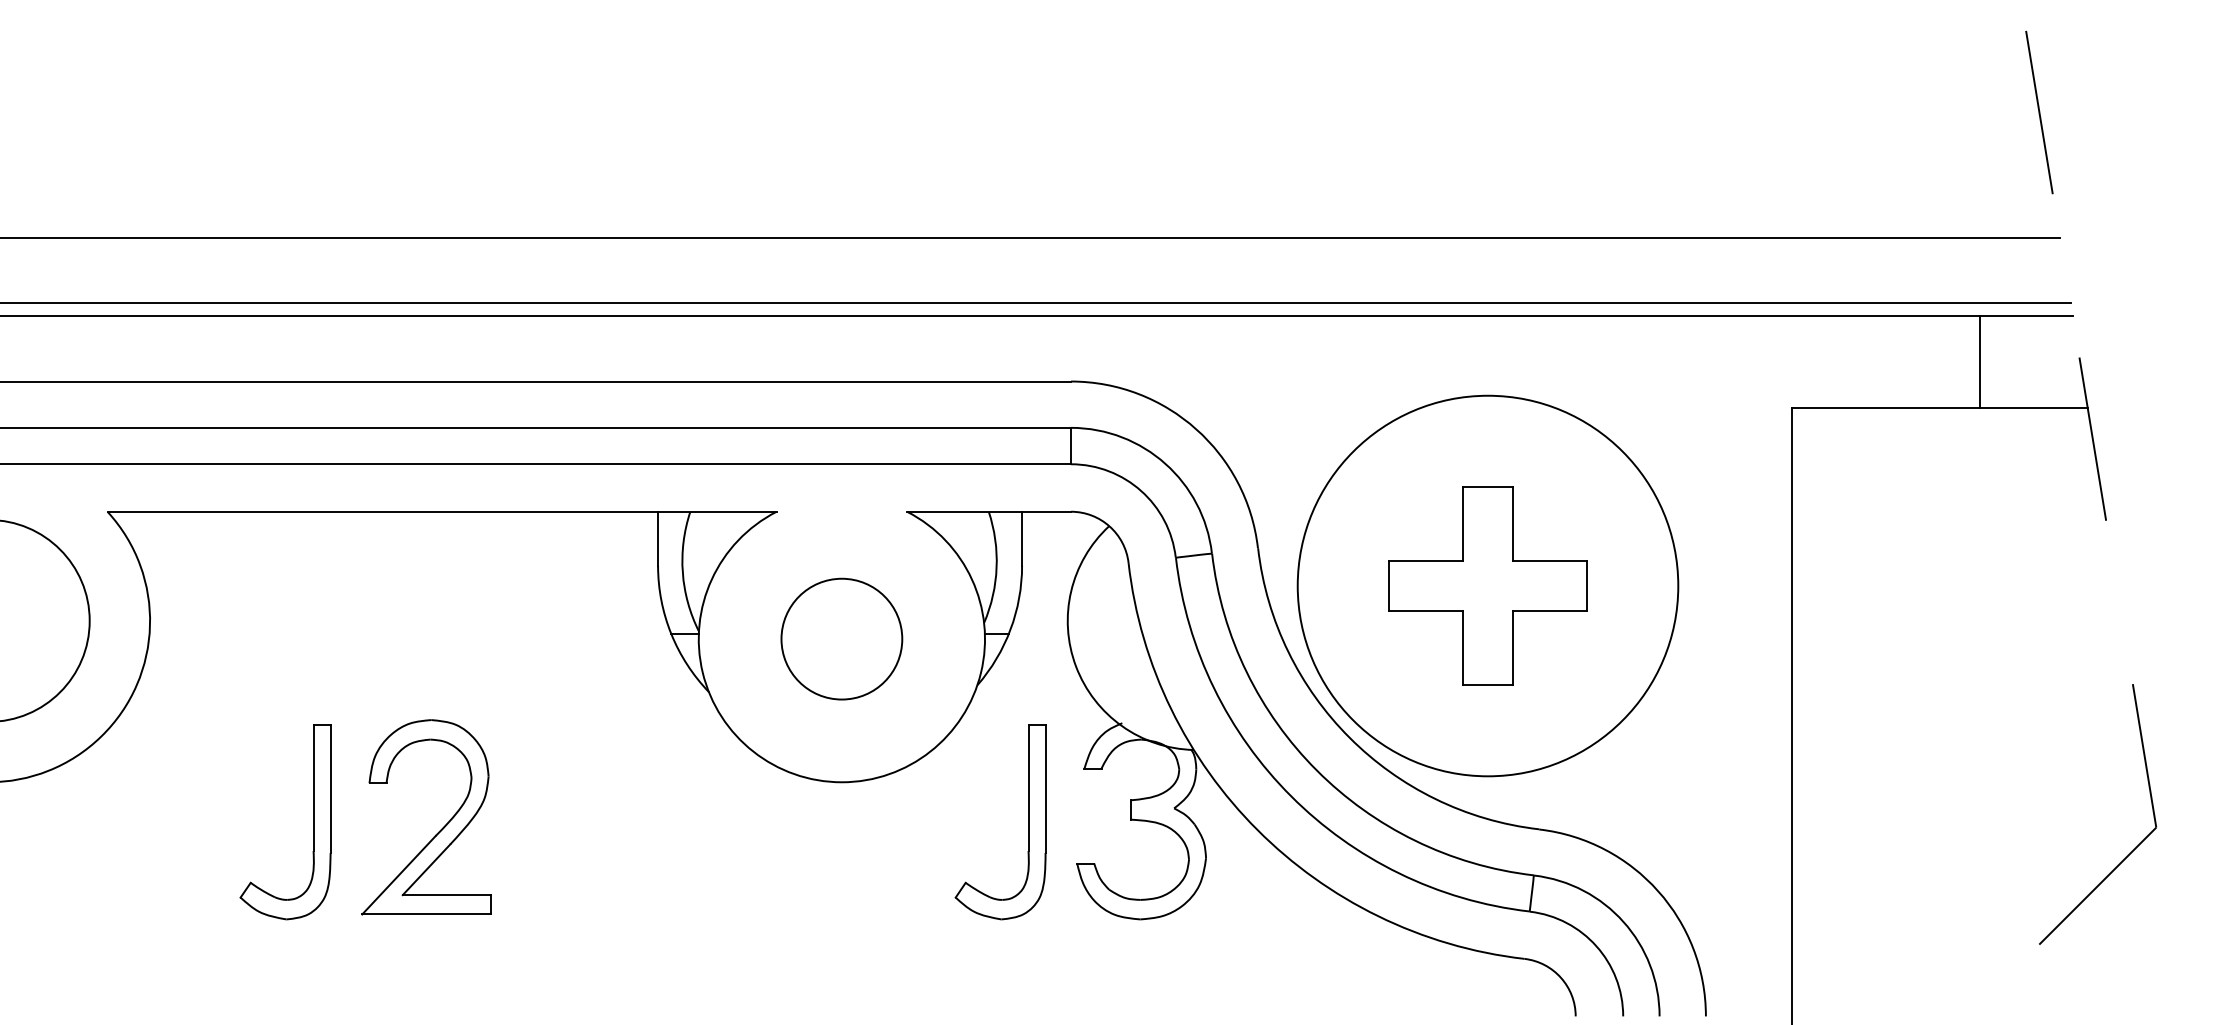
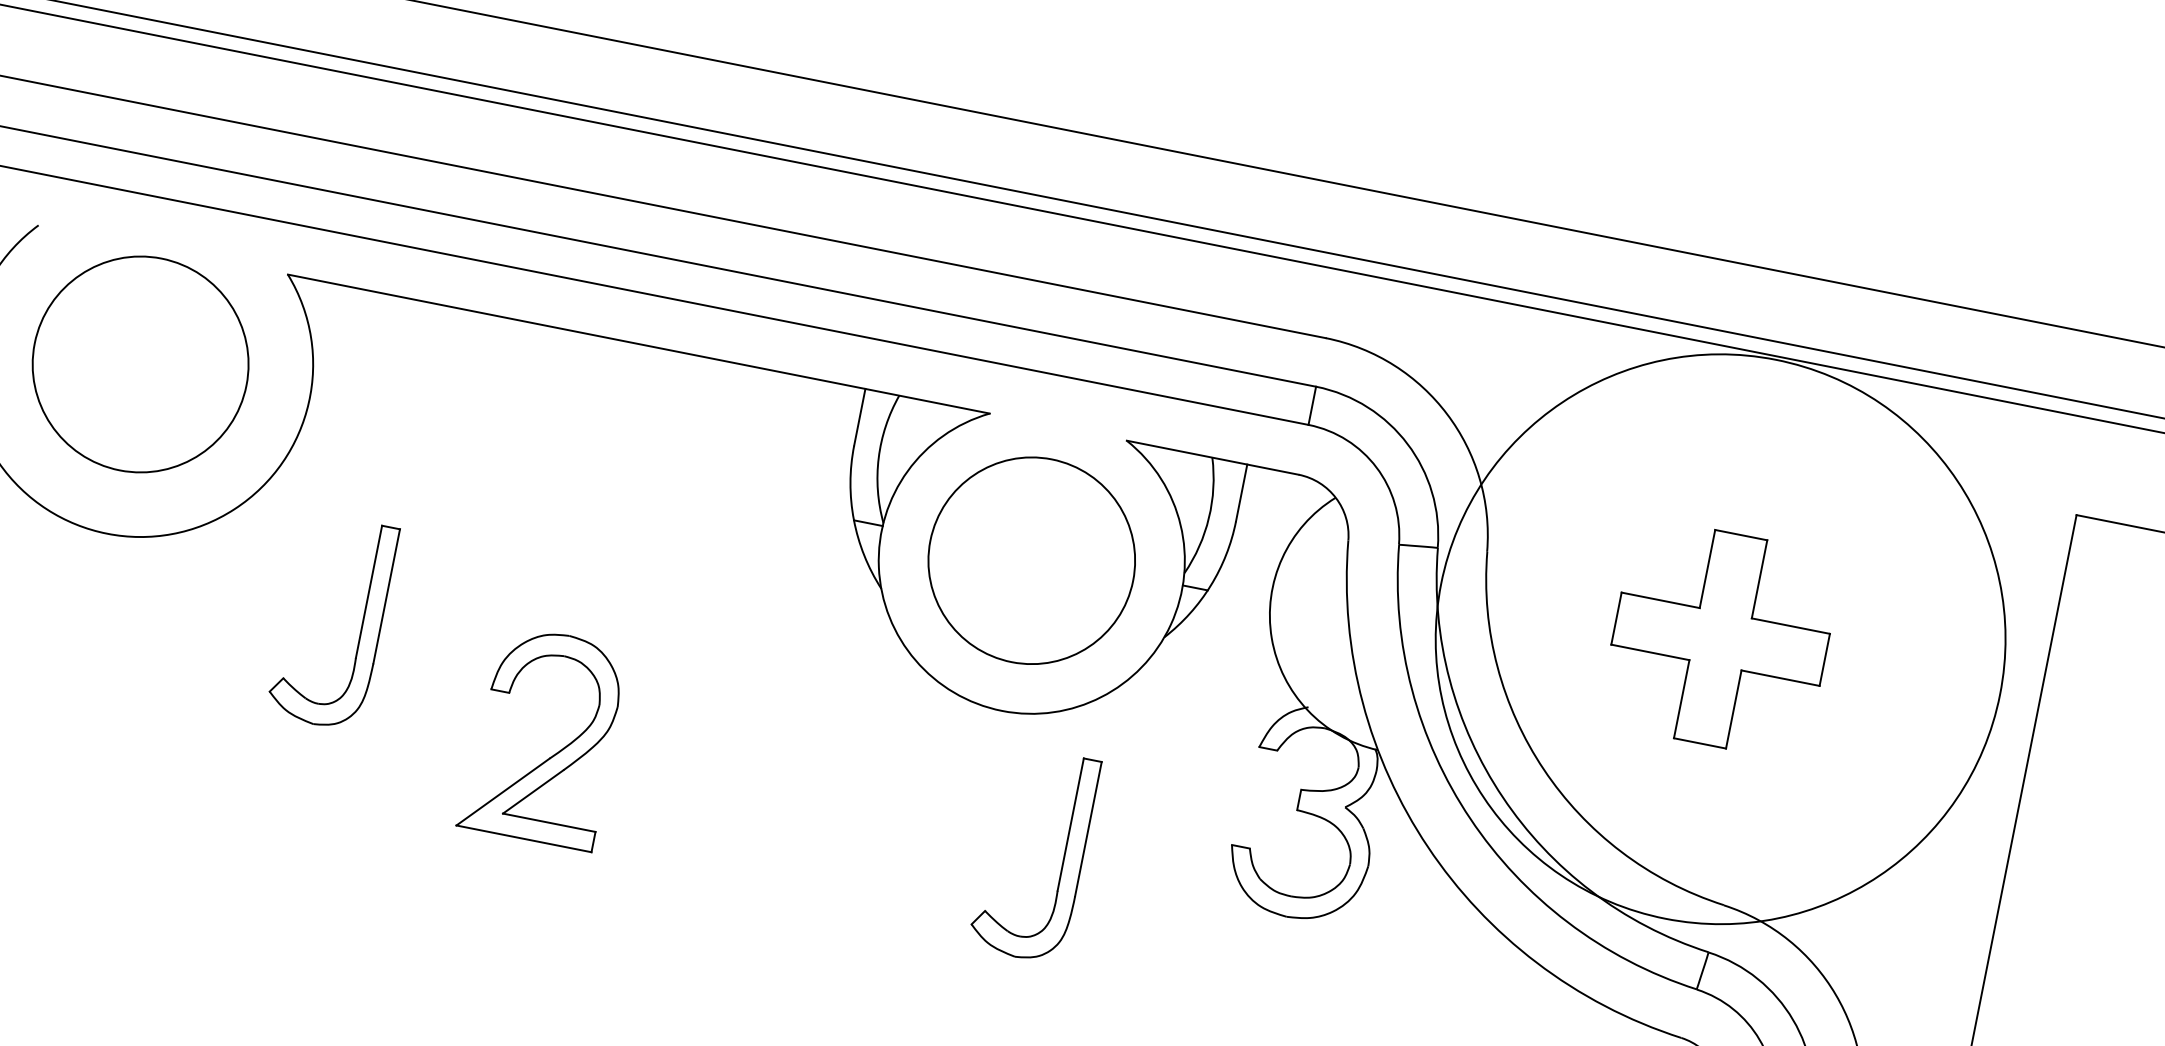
circle: (1487, 585) -> (1720, 638), size x1.4
circle: (841, 638) -> (1031, 560), size x1.6
part: (313, 822) -> (361, 627), moved
part: (1028, 822) -> (1063, 860), moved
part: (439, 830) -> (554, 753), moved

